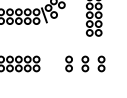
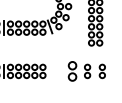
part: (68, 64) -> (72, 71), size x1.4

